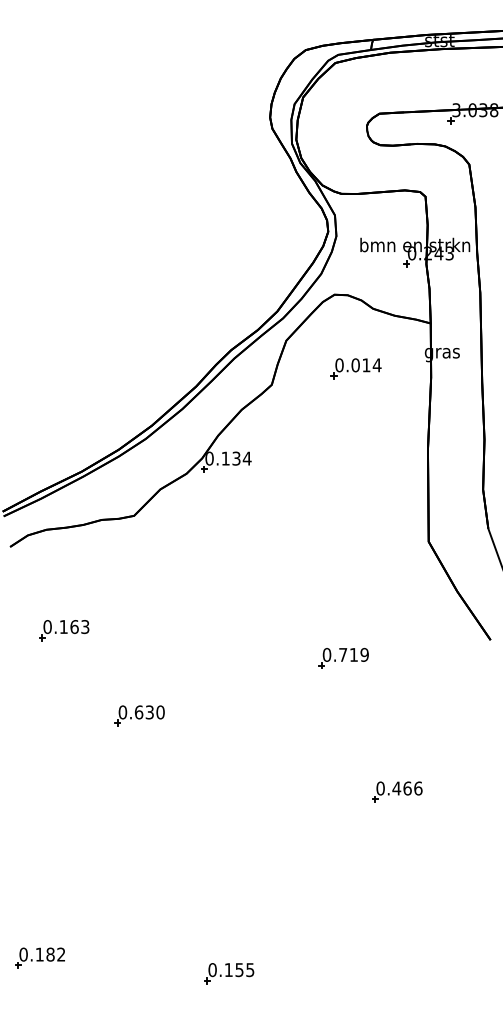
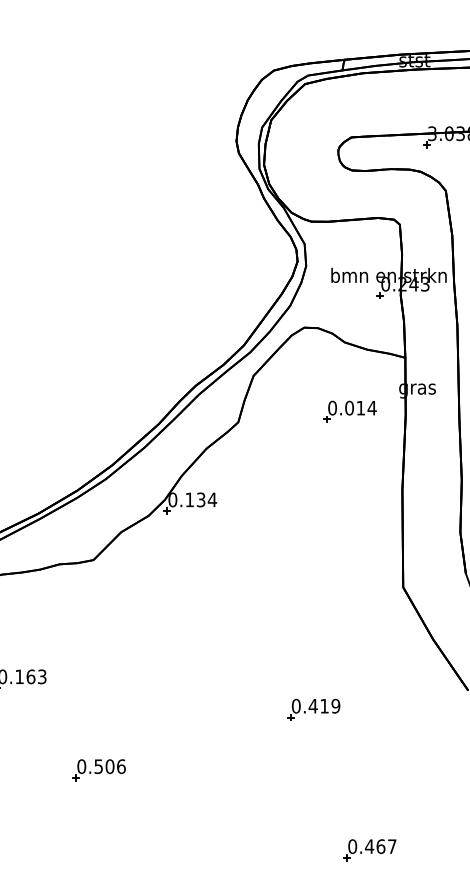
part: (355, 368) -> (349, 411), moved
text: (342, 654) -> (312, 705), 0.719 -> 0.419
text: (149, 712) -> (109, 766), 0.630 -> 0.506
text: (418, 788) -> (392, 846), 0.466 -> 0.467

